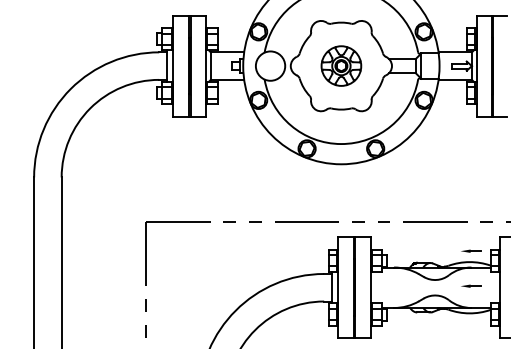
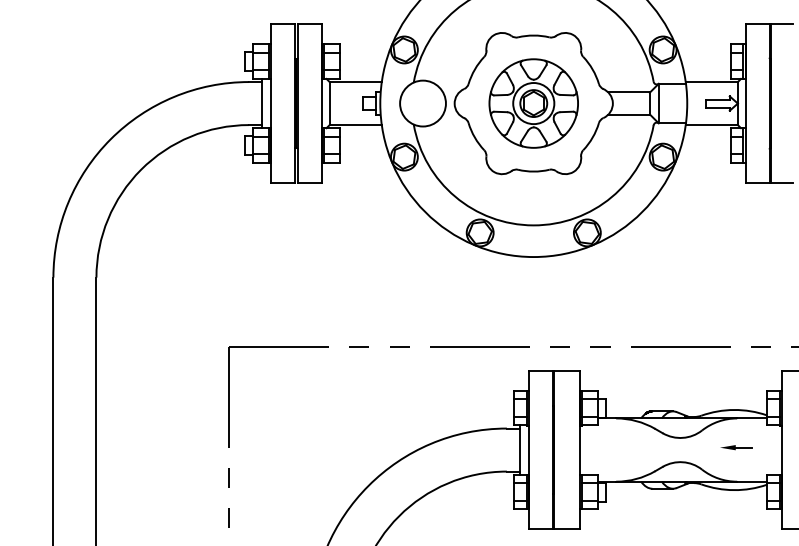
part: (341, 65) -> (533, 102), size x1.43
part: (471, 250) -> (737, 391), removed

